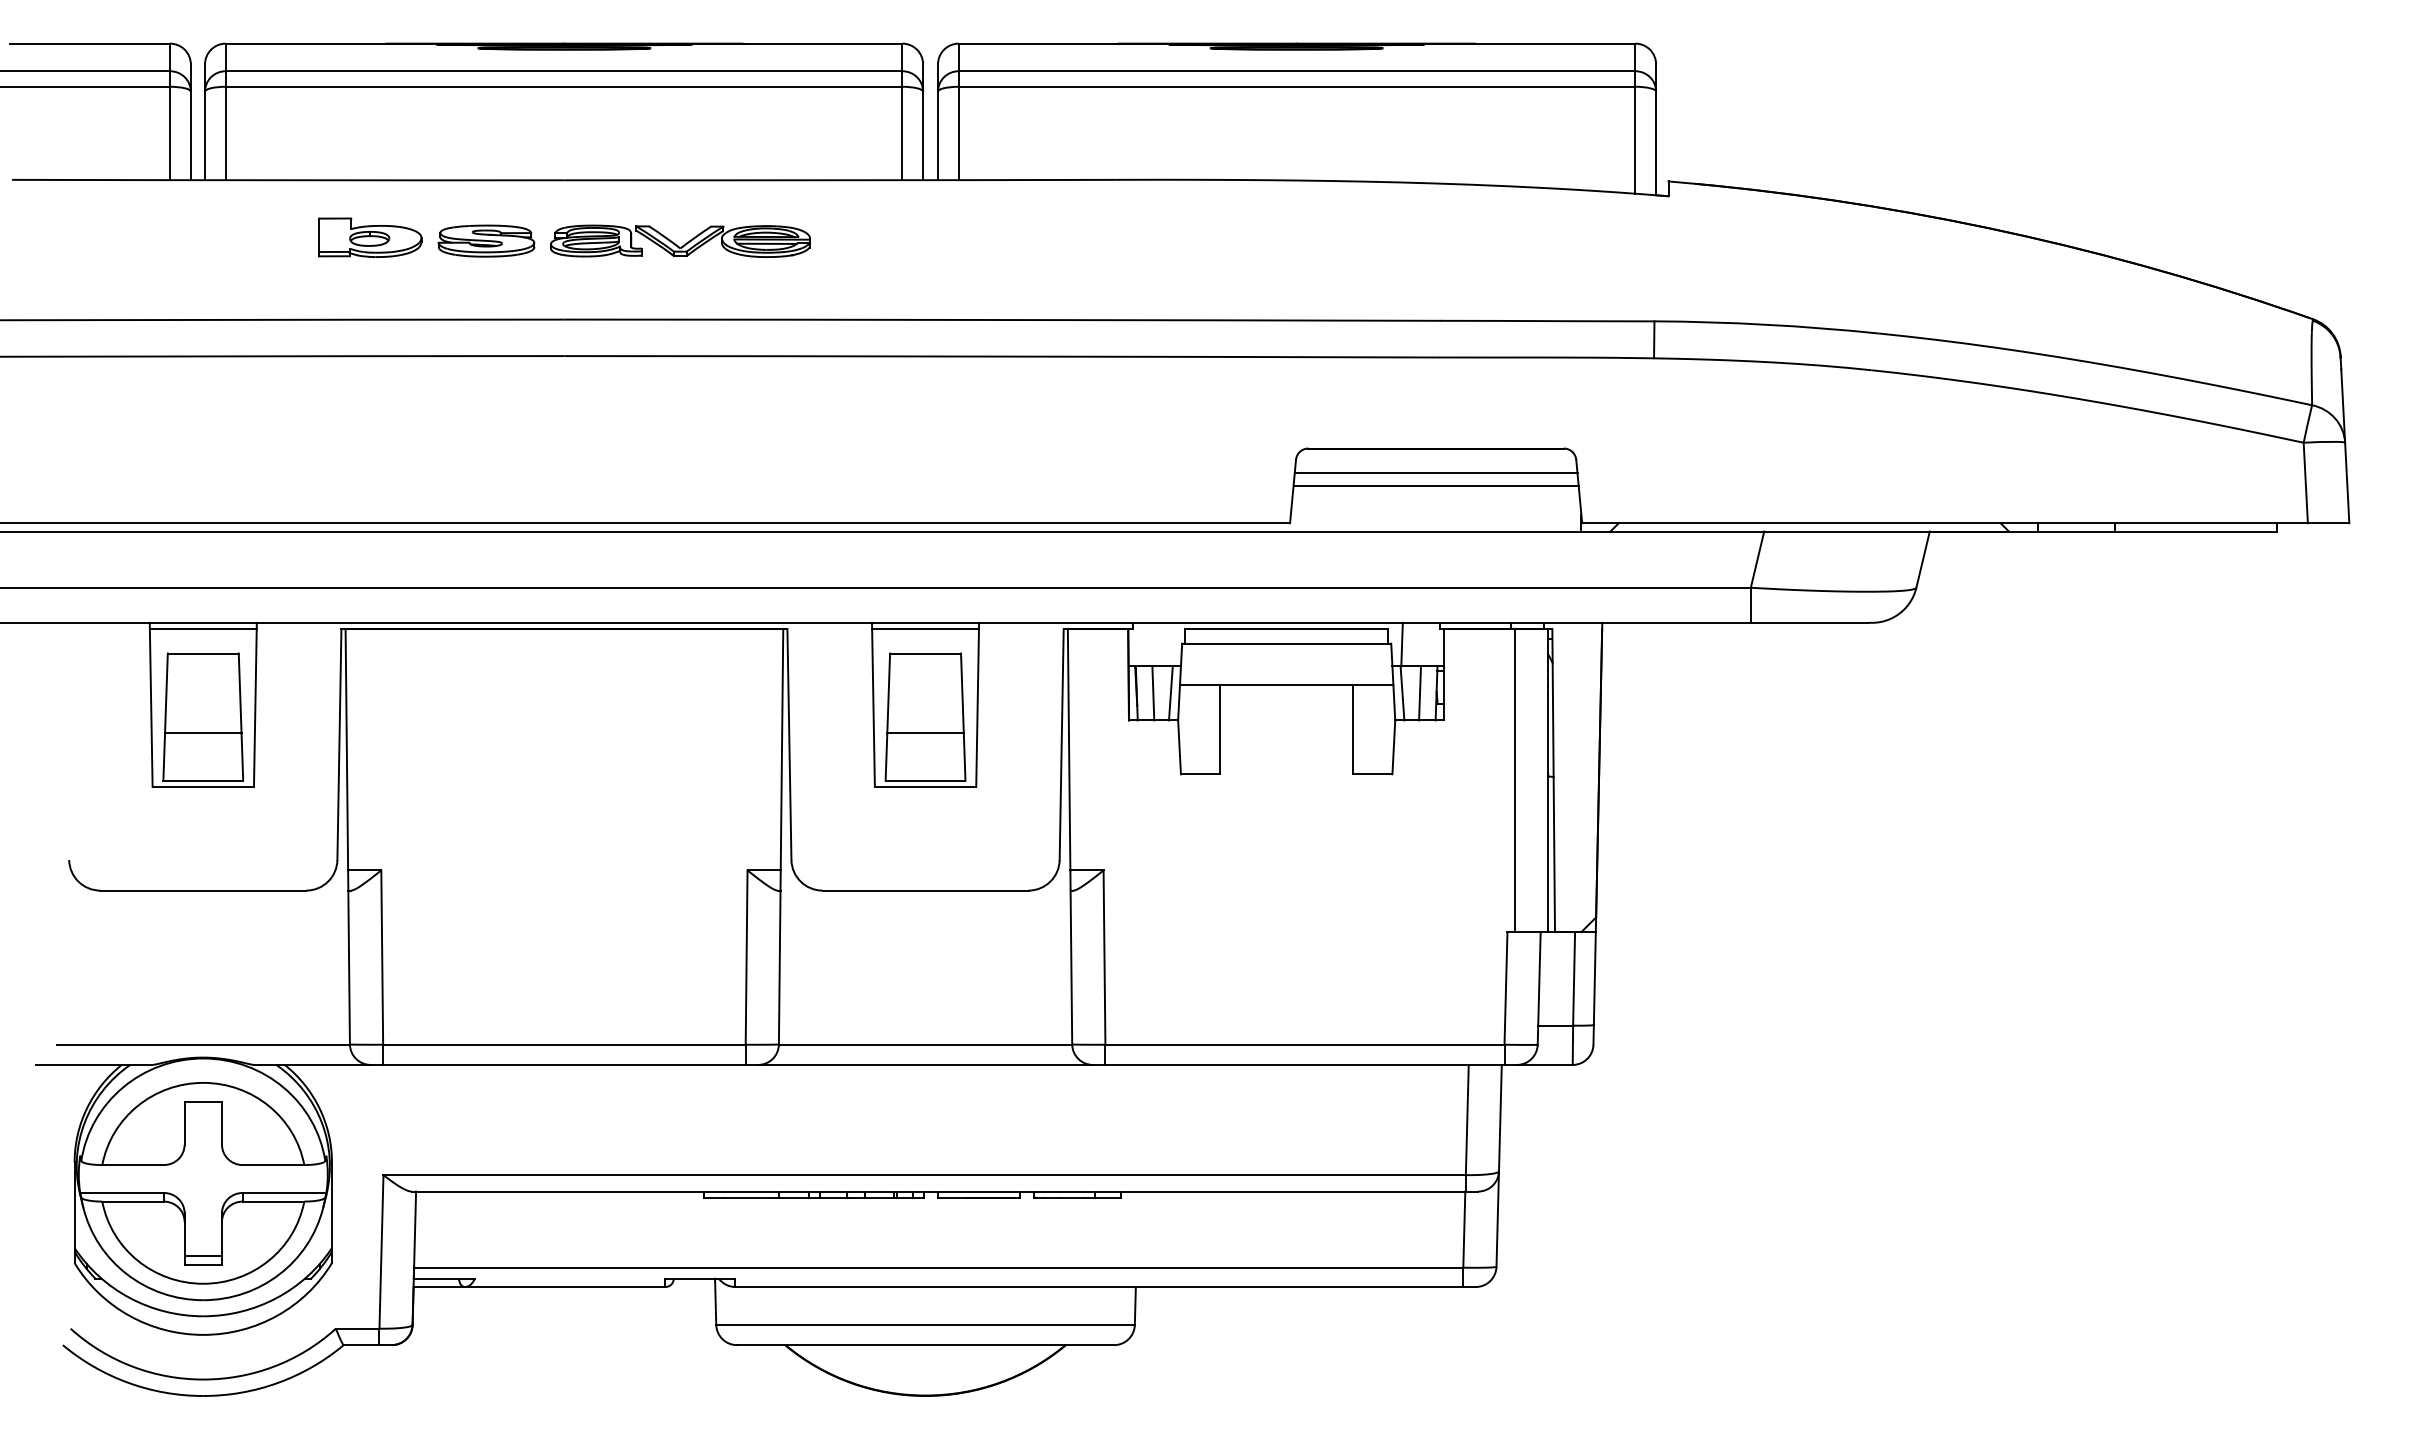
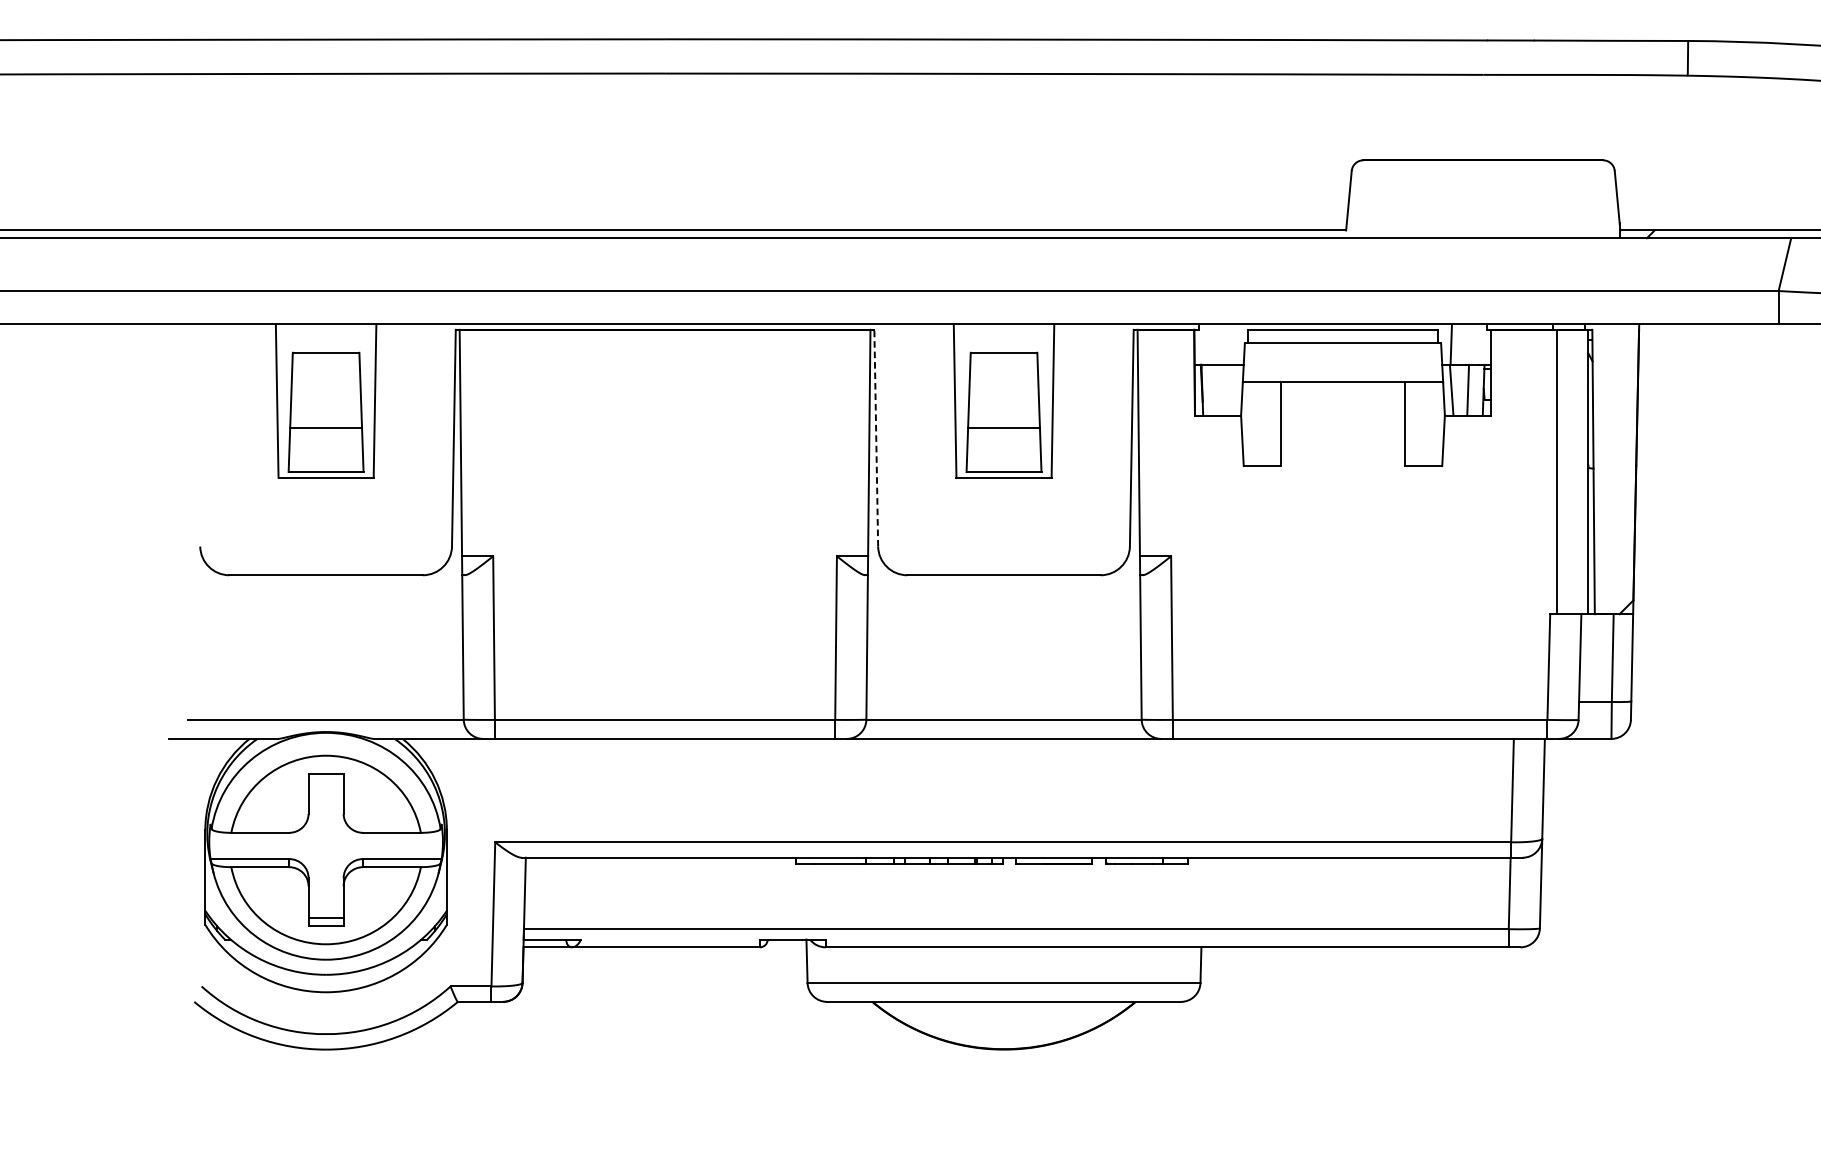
line: (1435, 473) -> (1482, 183), removed
line: (1435, 485) -> (1482, 195), removed
line: (202, 629) -> (325, 330), removed
line: (925, 629) -> (1003, 330), removed
line: (1153, 693) -> (1217, 390), removed
line: (1170, 693) -> (1233, 390), removed
line: (789, 744) -> (876, 438), solid -> dashed

